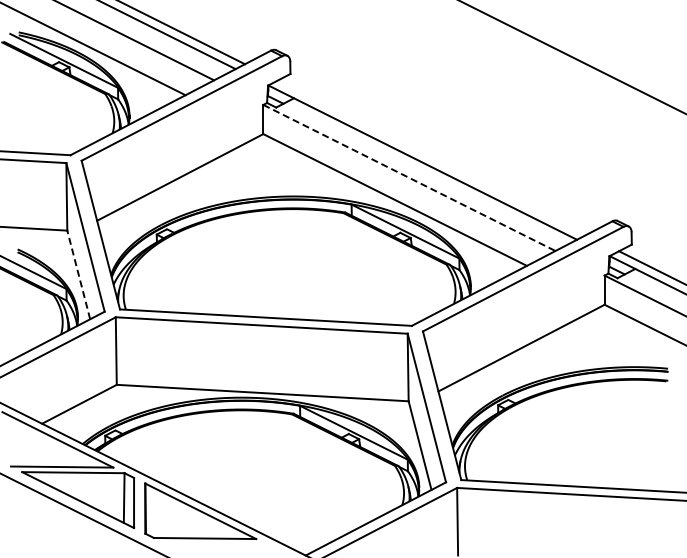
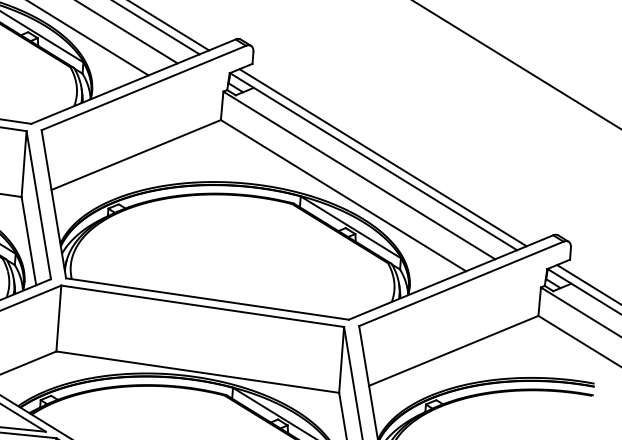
line: (431, 157) -> (382, 157), added
line: (409, 178) -> (359, 175), dashed -> solid
line: (78, 274) -> (28, 240), dashed -> solid

